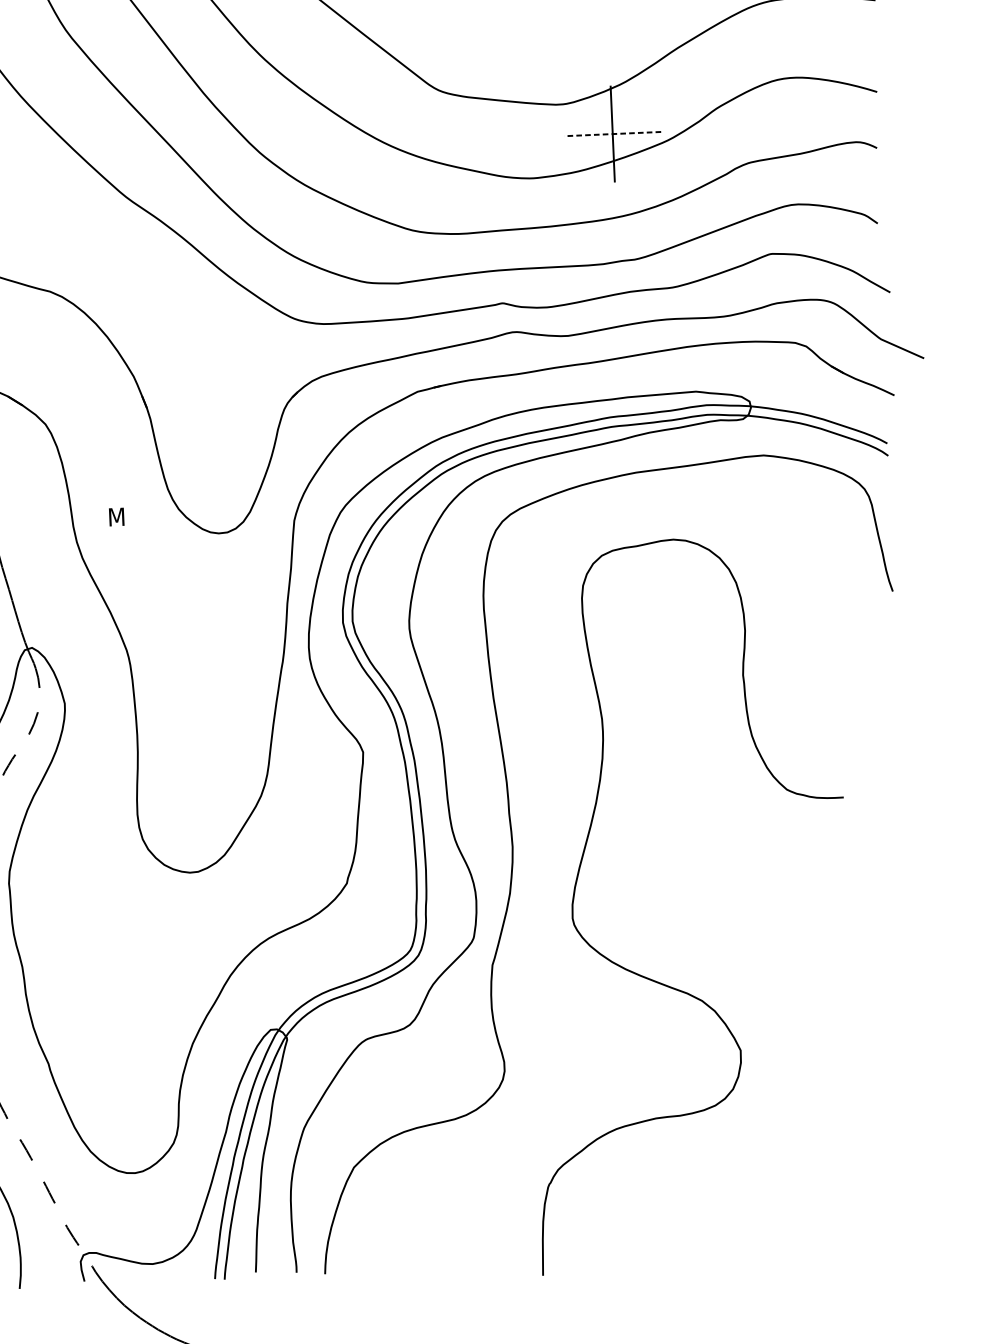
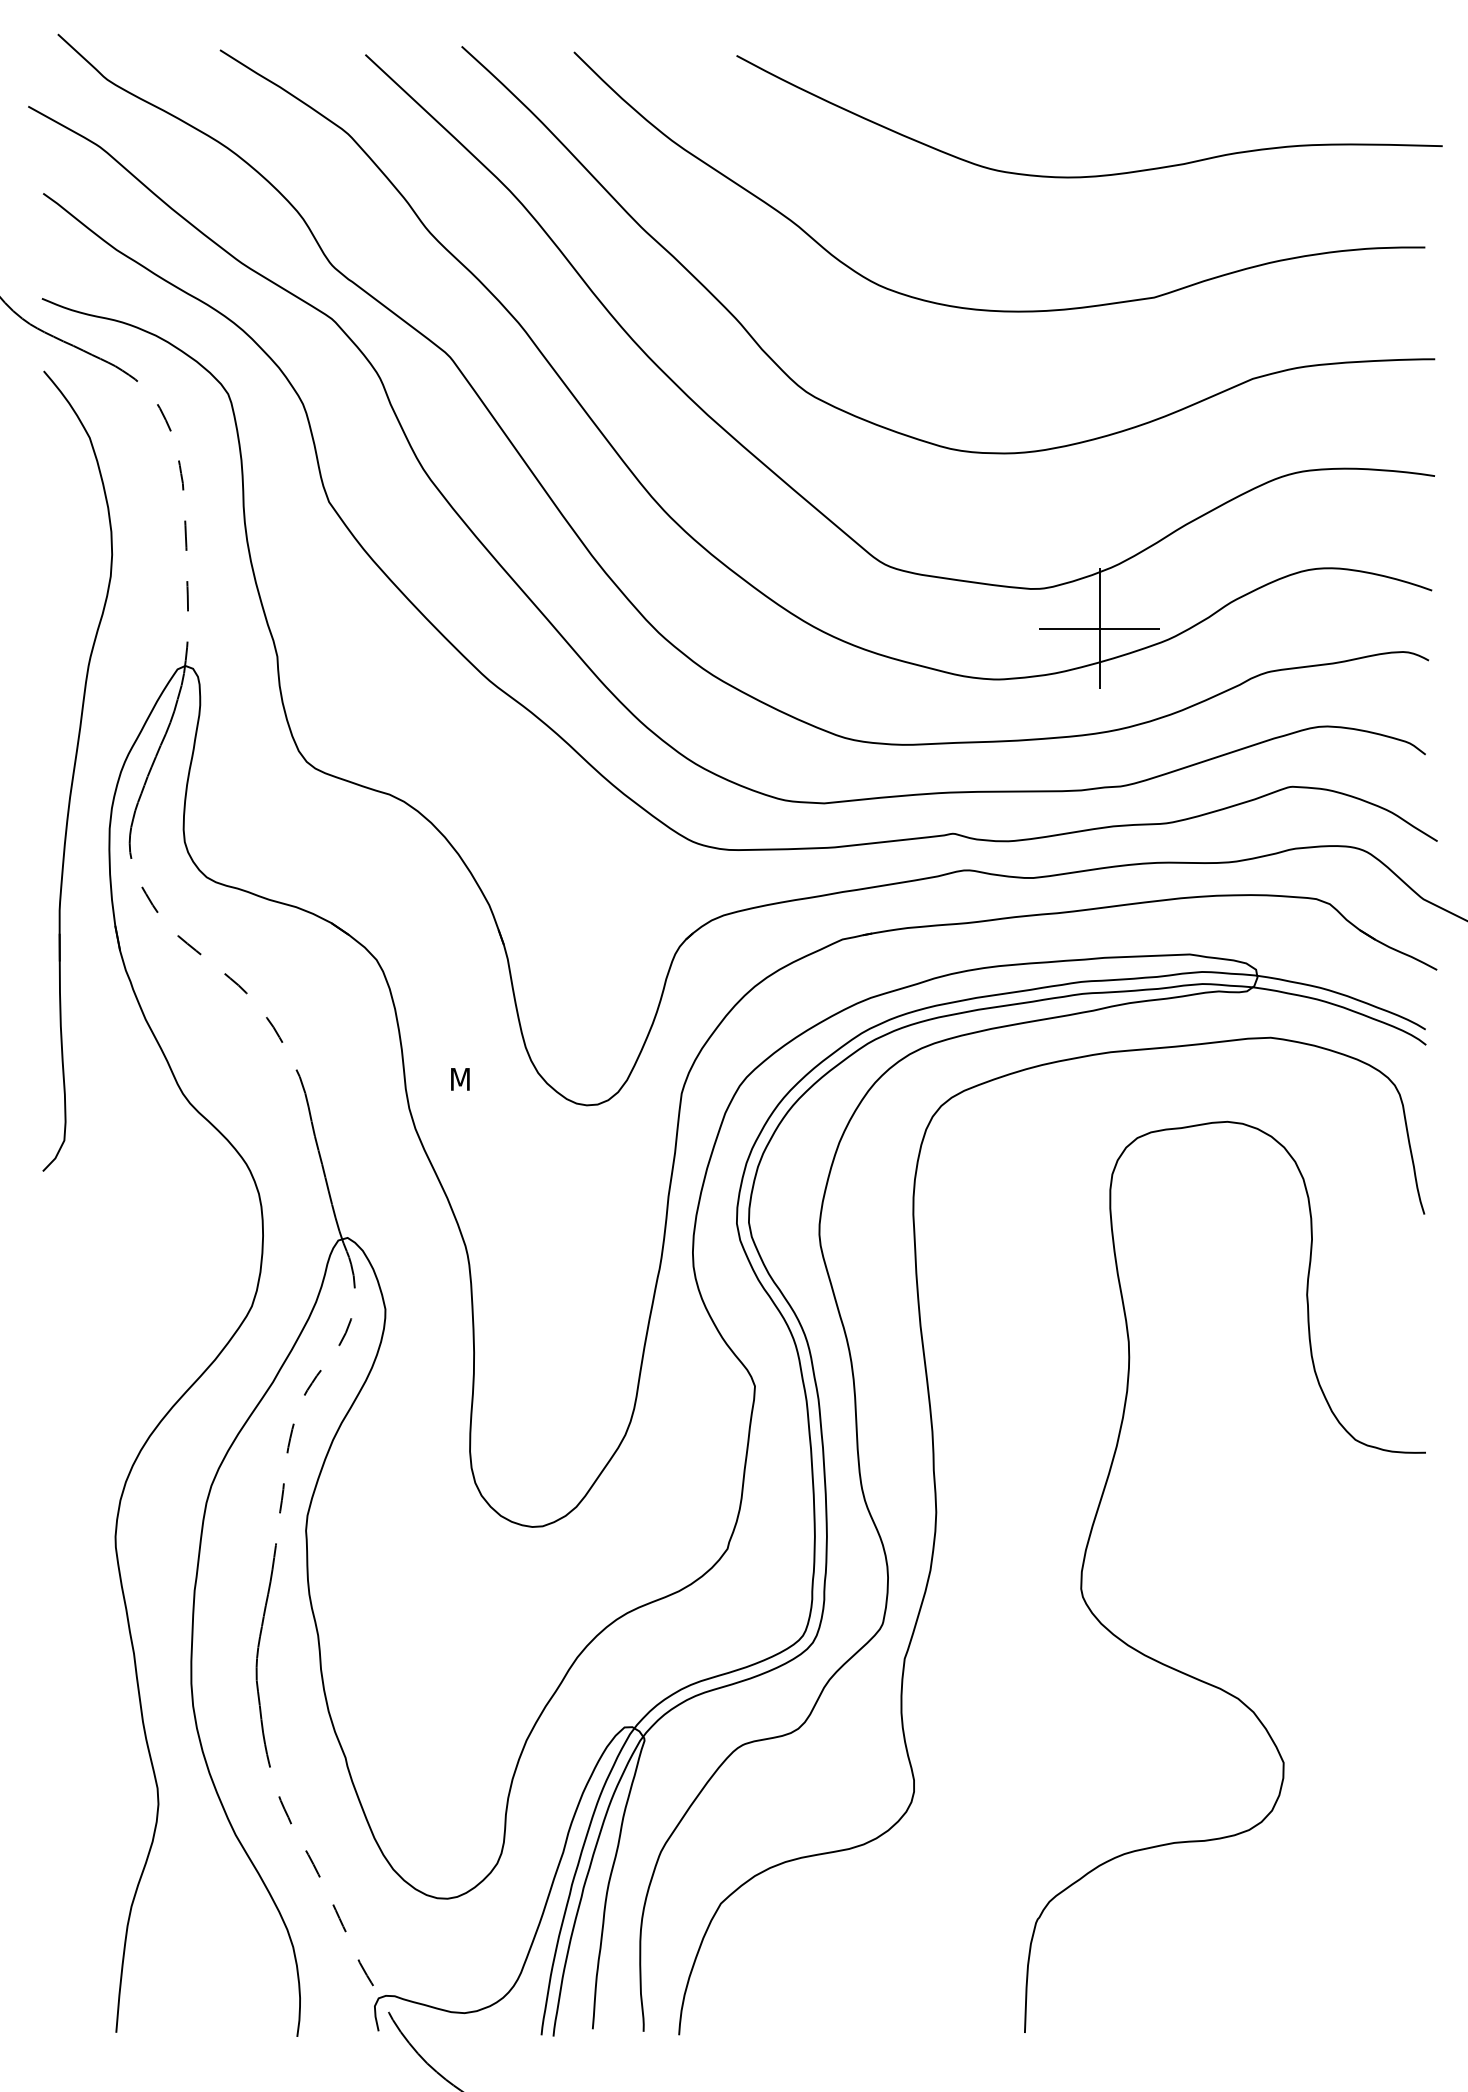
line: (612, 133) -> (1099, 628), dashed -> solid
curve: (654, 980) -> (1180, 1670), moved

